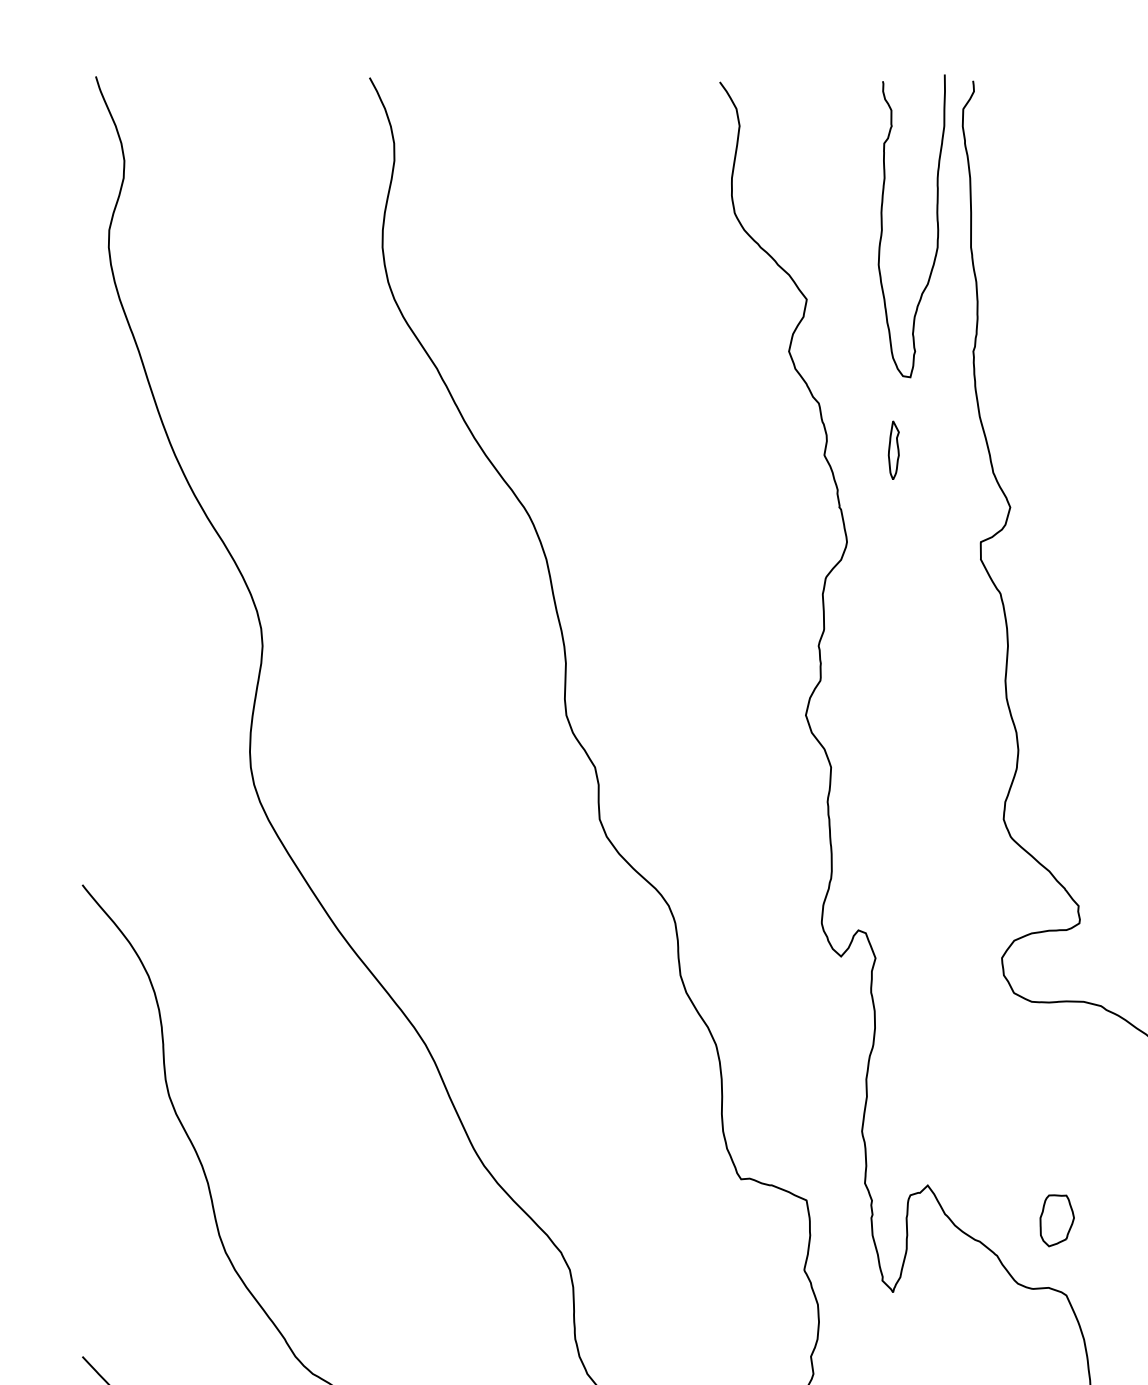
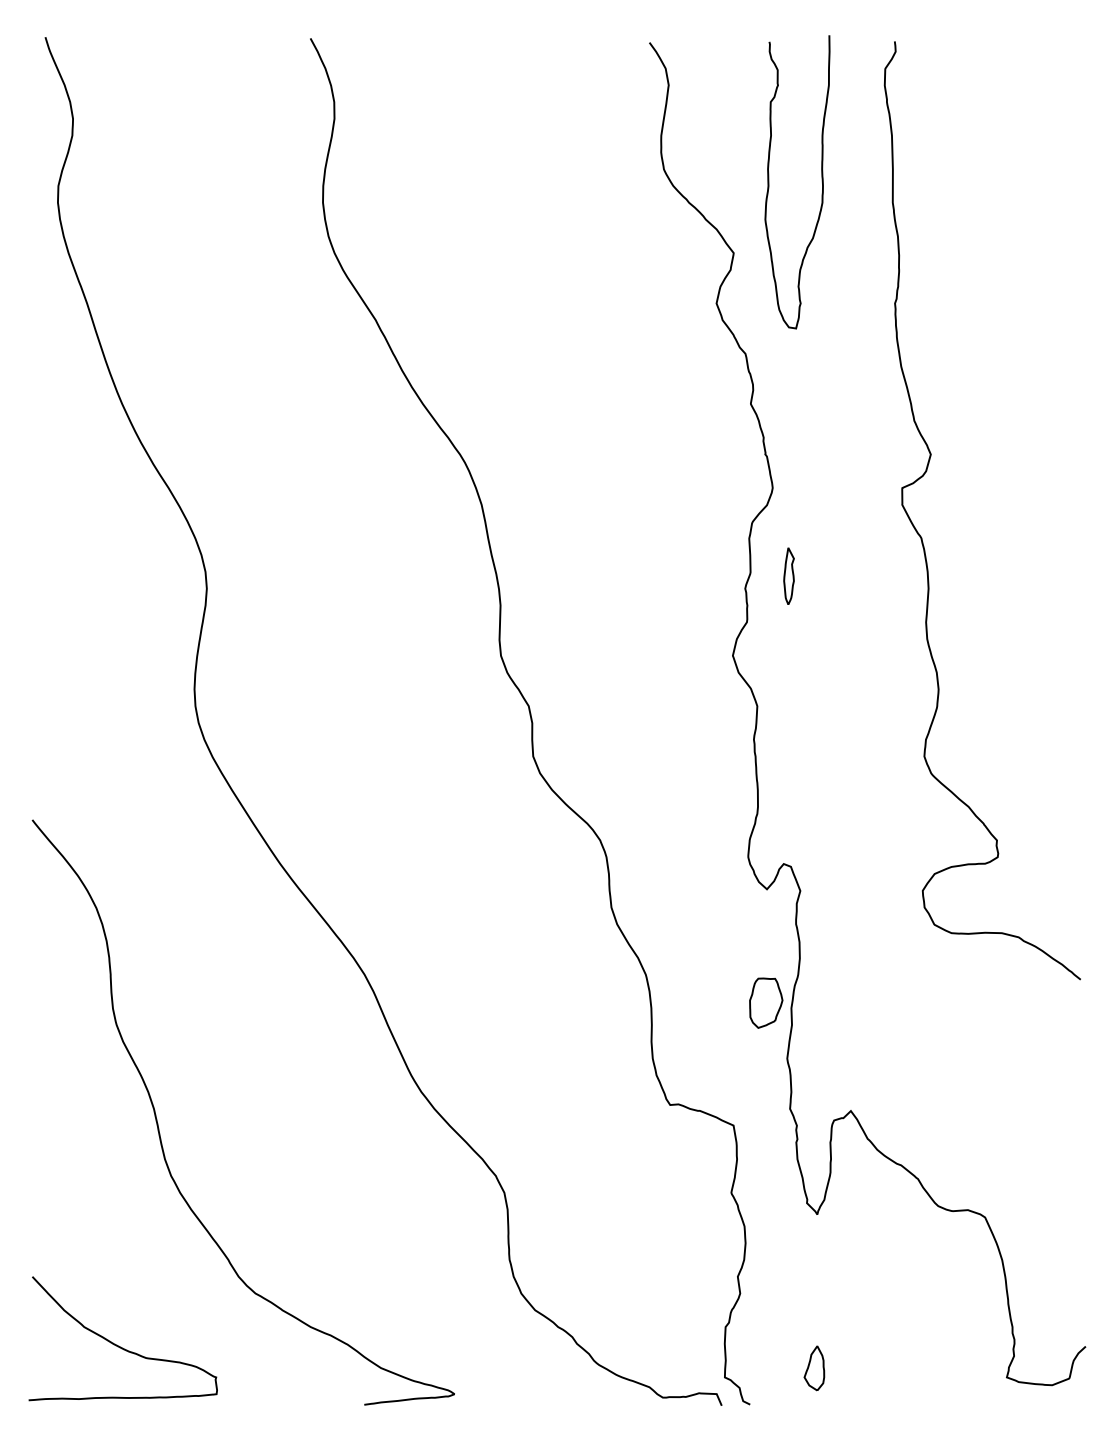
curve: (936, 225) -> (821, 181), moved
part: (893, 449) -> (788, 575), moved
part: (1057, 1220) -> (766, 1002), moved

